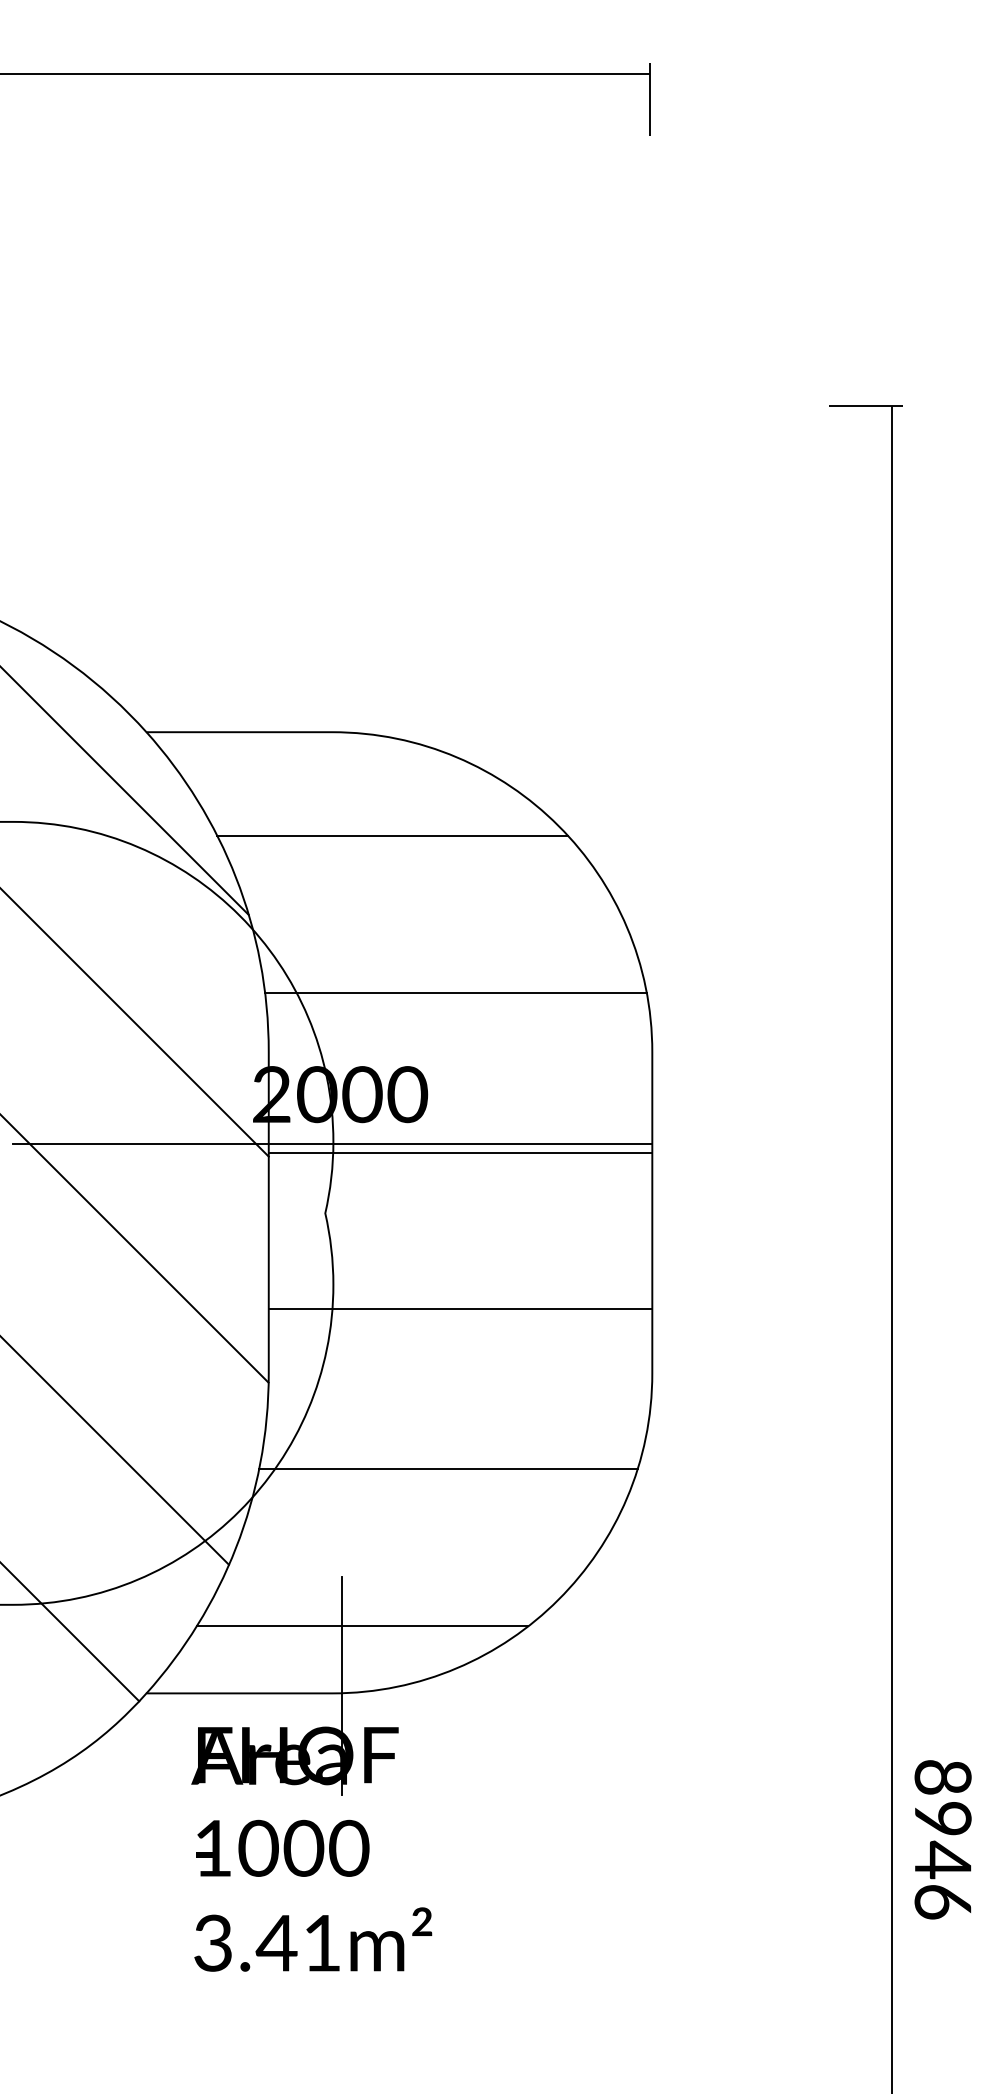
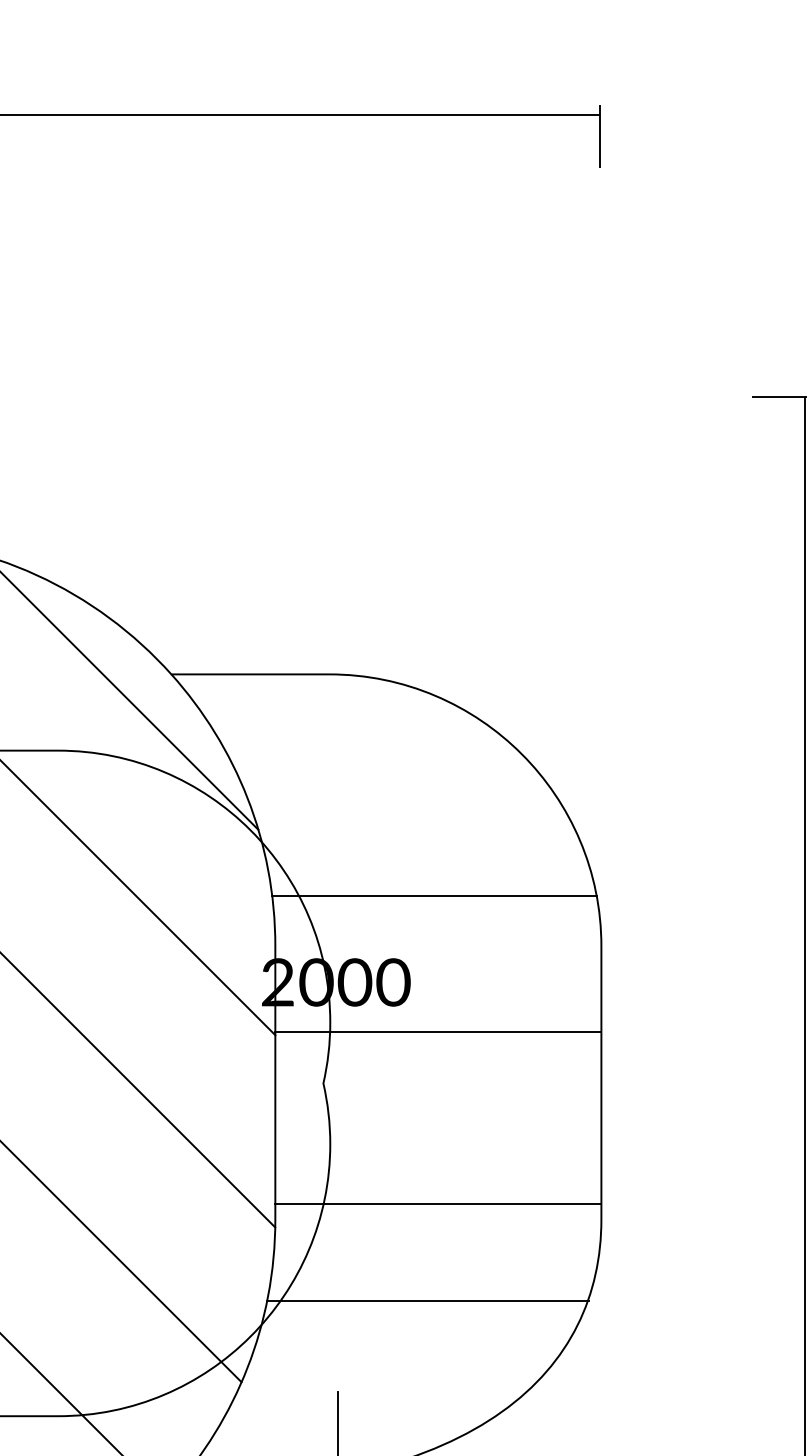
line: (392, 835) -> (380, 762), removed
line: (332, 1144) -> (329, 1024), removed
line: (460, 1309) -> (438, 1204), moved
line: (362, 1626) -> (355, 1434), removed

